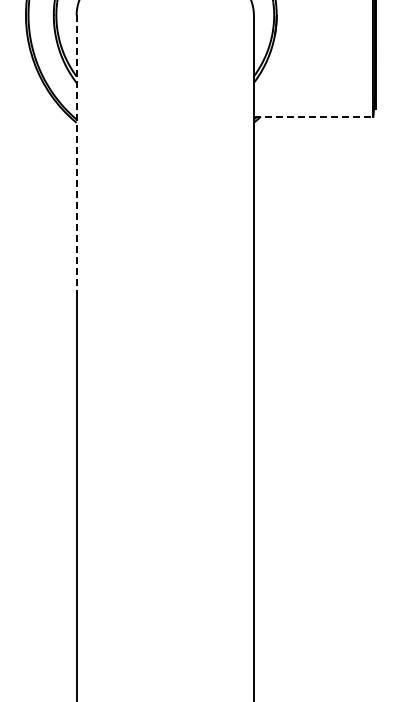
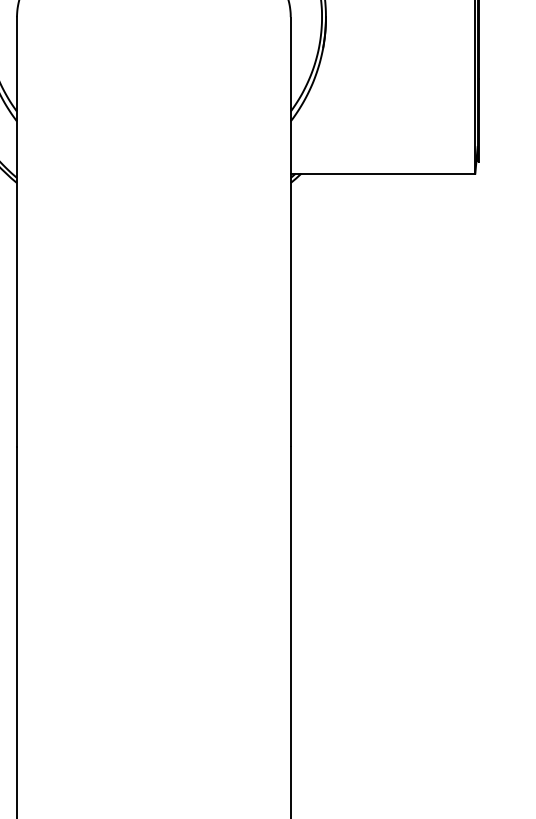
line: (313, 116) -> (382, 173), dashed -> solid
line: (76, 155) -> (16, 233), dashed -> solid

